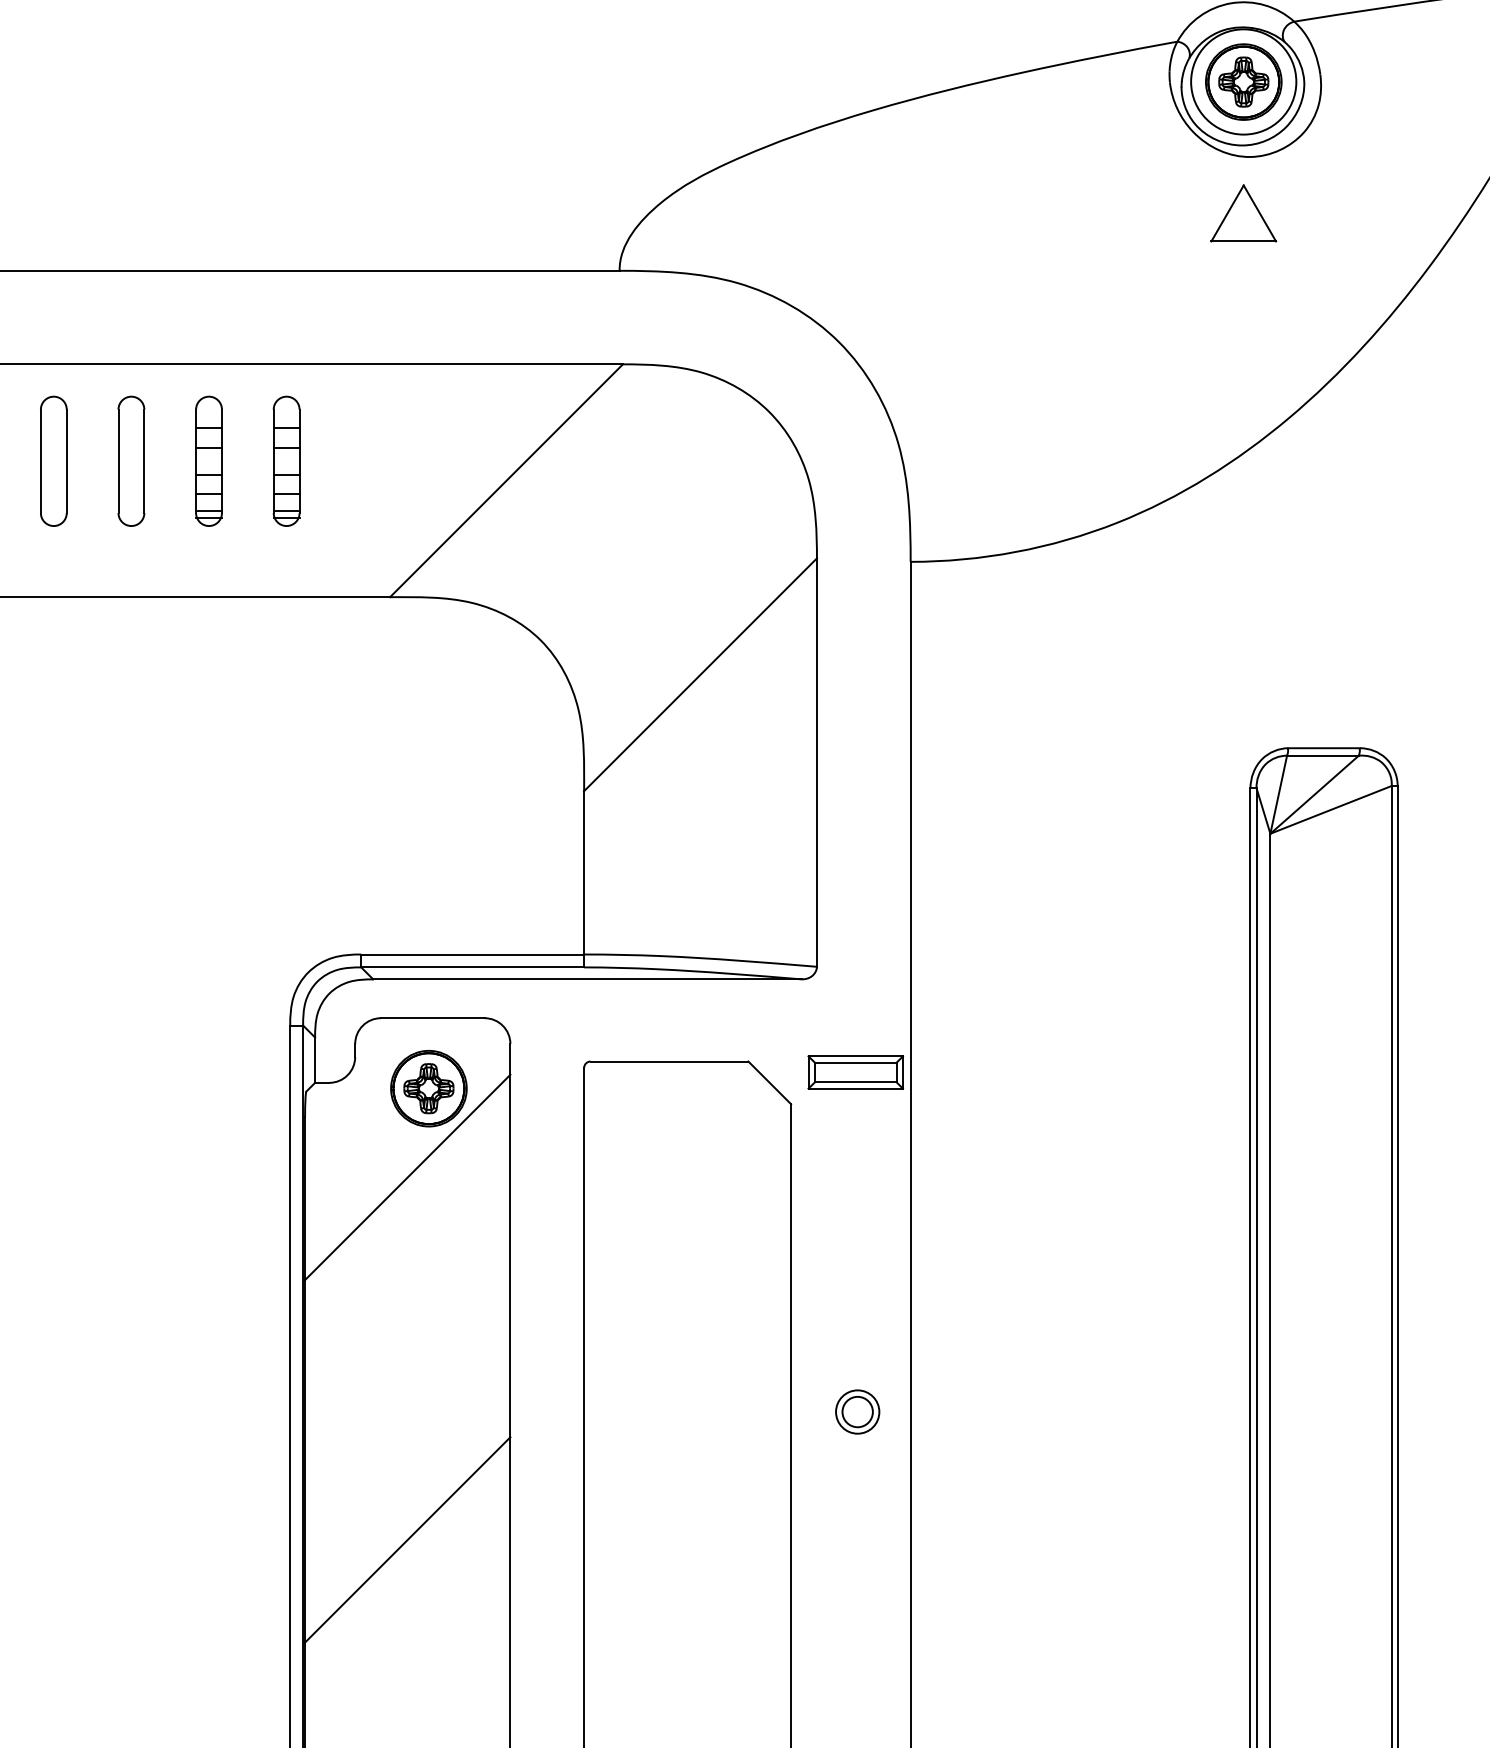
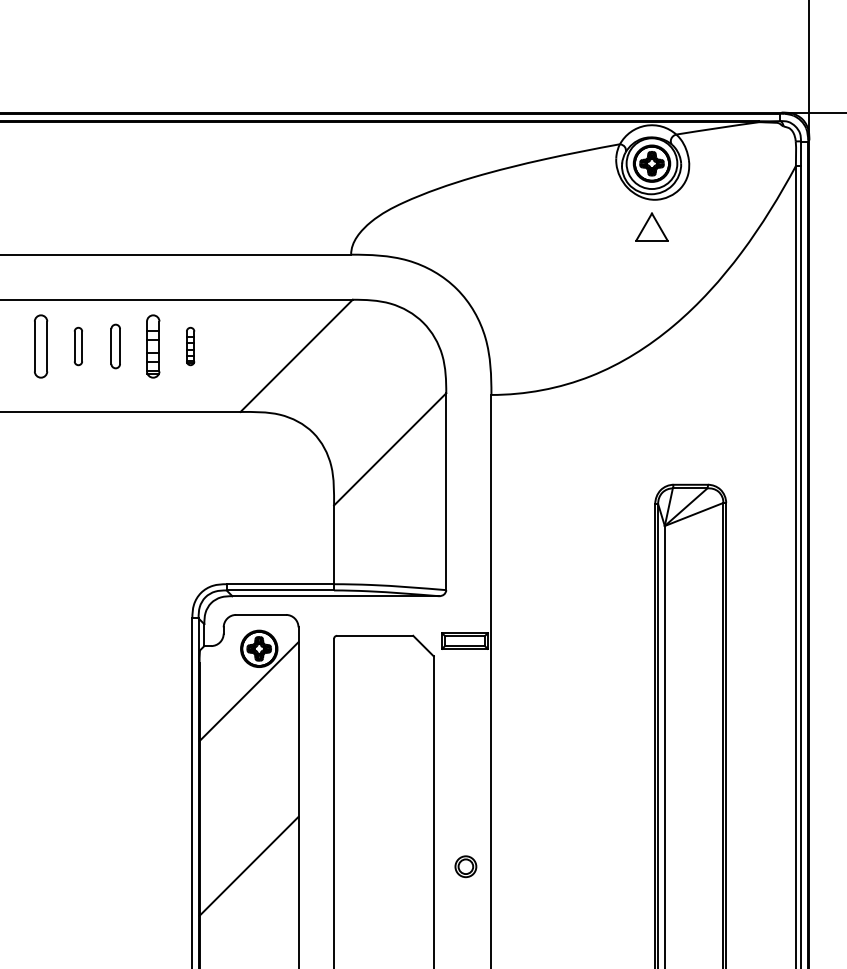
part: (53, 461) -> (78, 346), size x0.6
part: (130, 461) -> (115, 346), size x0.7
part: (286, 461) -> (190, 346), size x0.6
part: (856, 1411) -> (465, 866), moved

